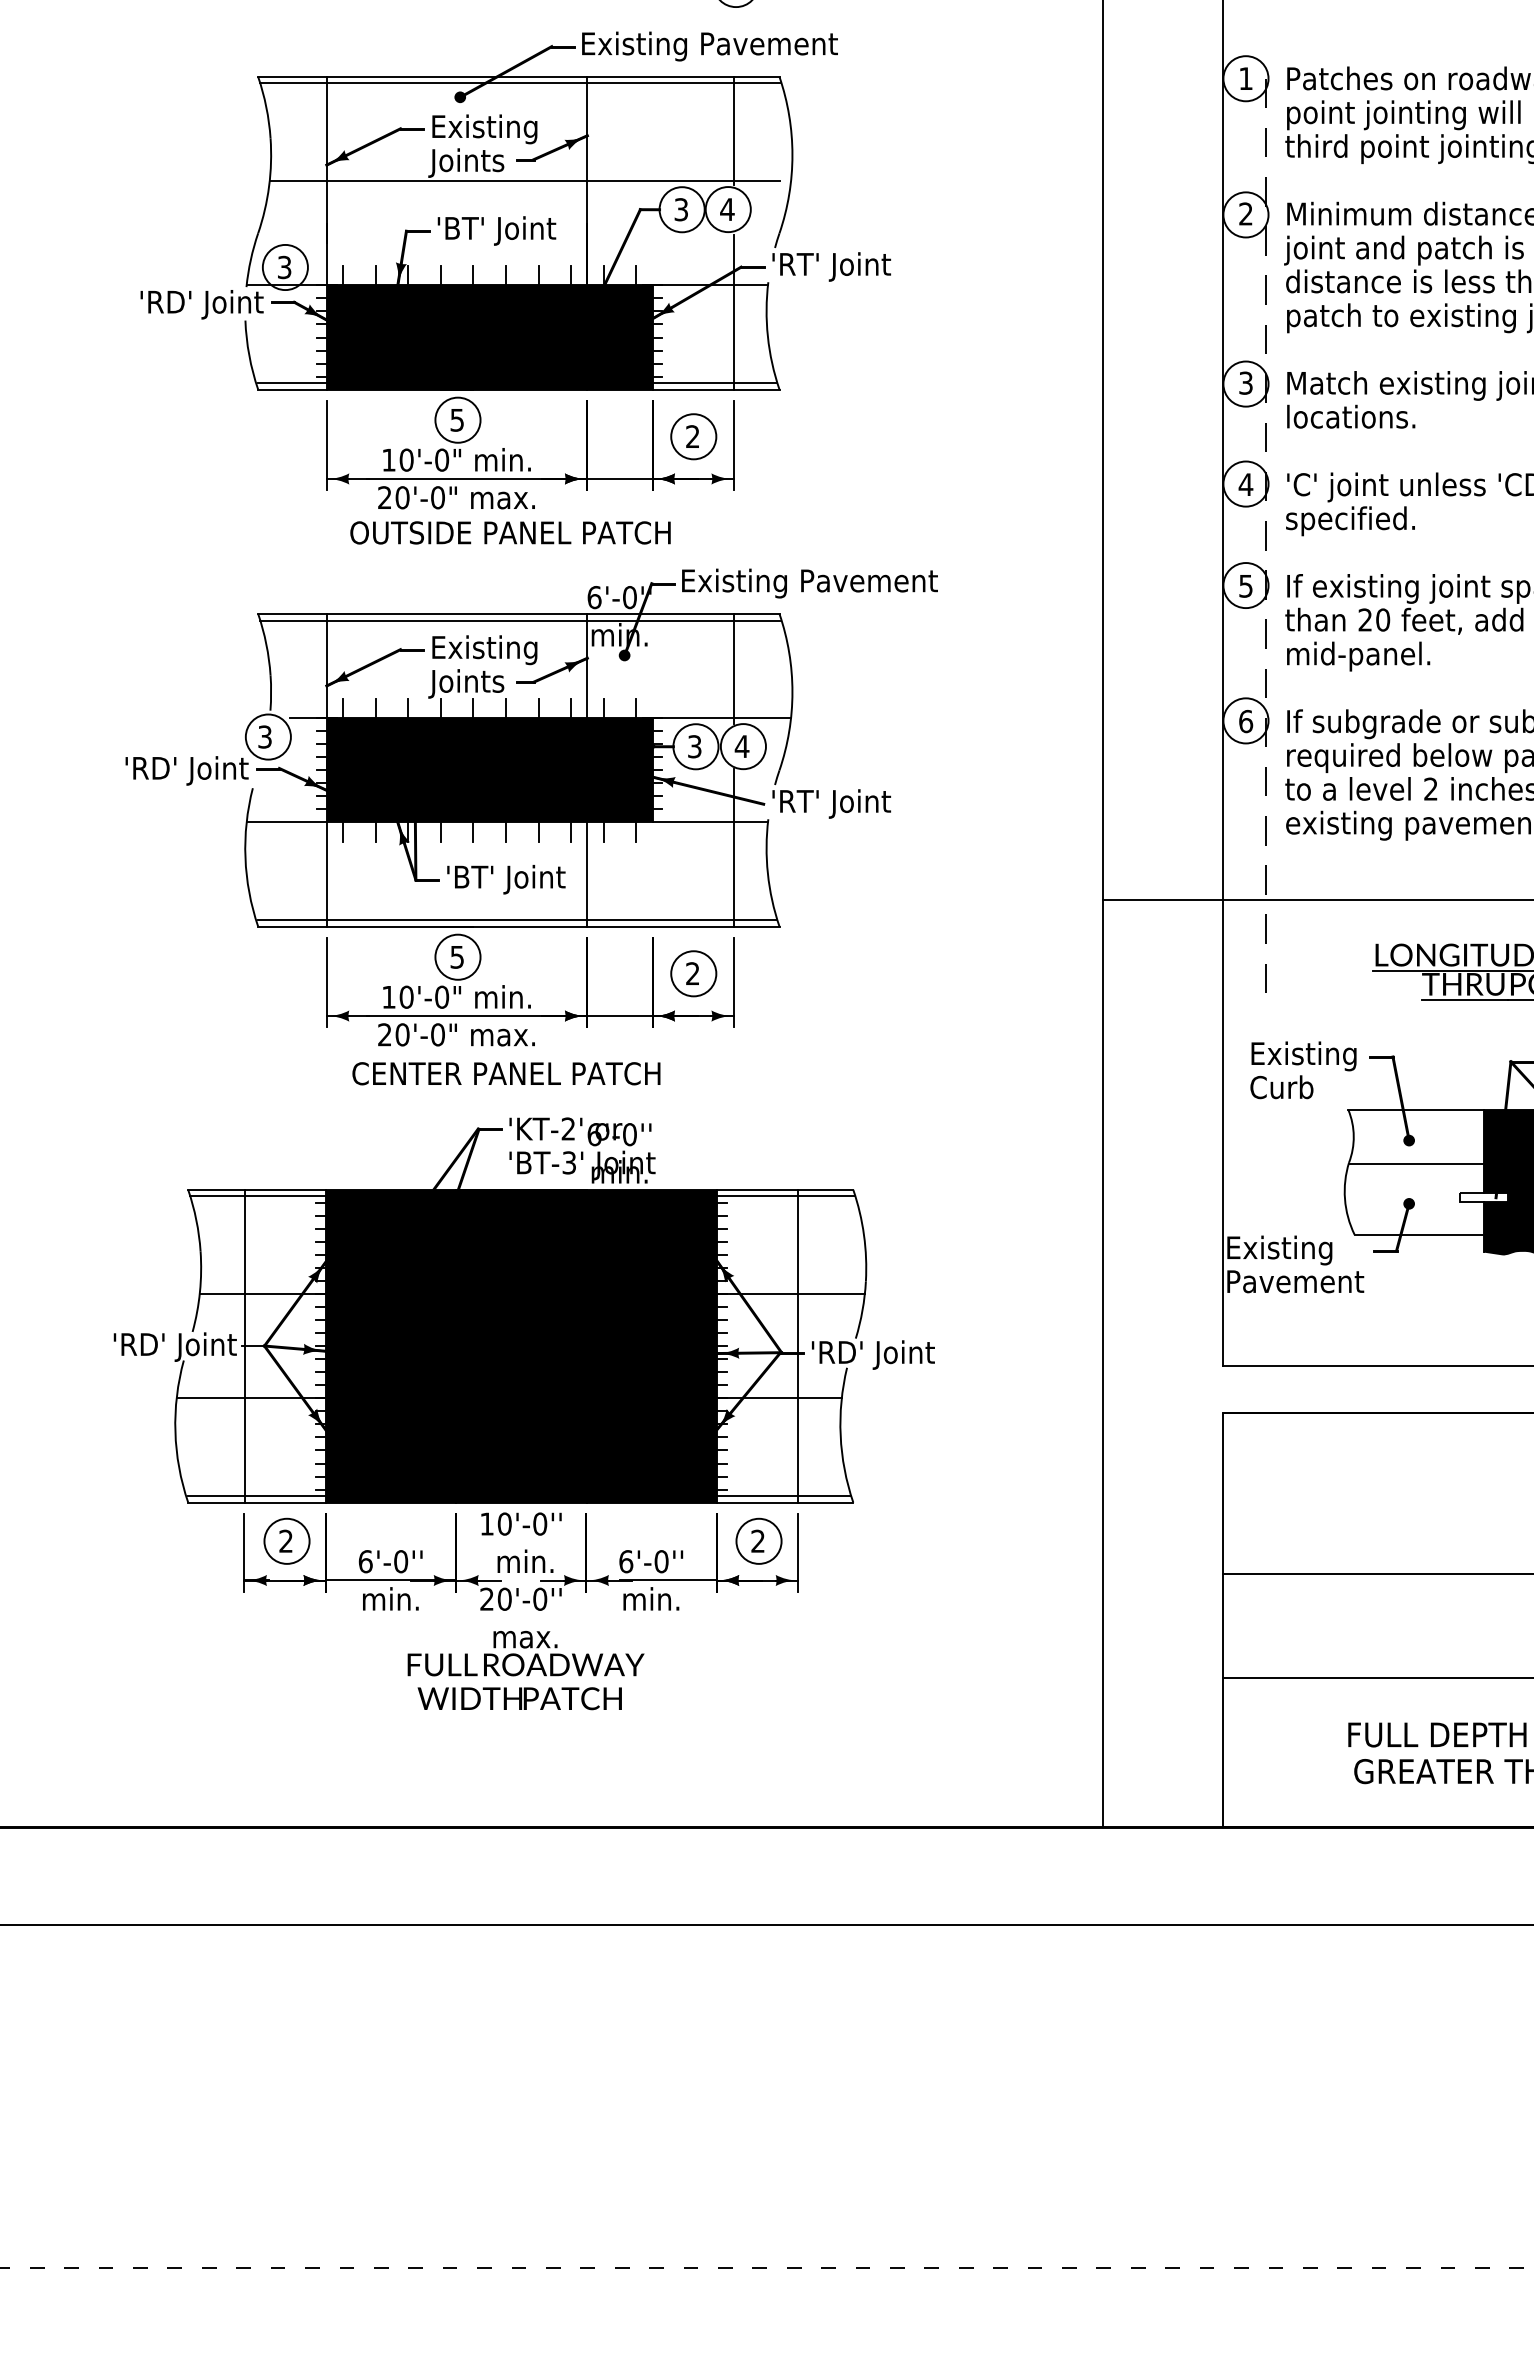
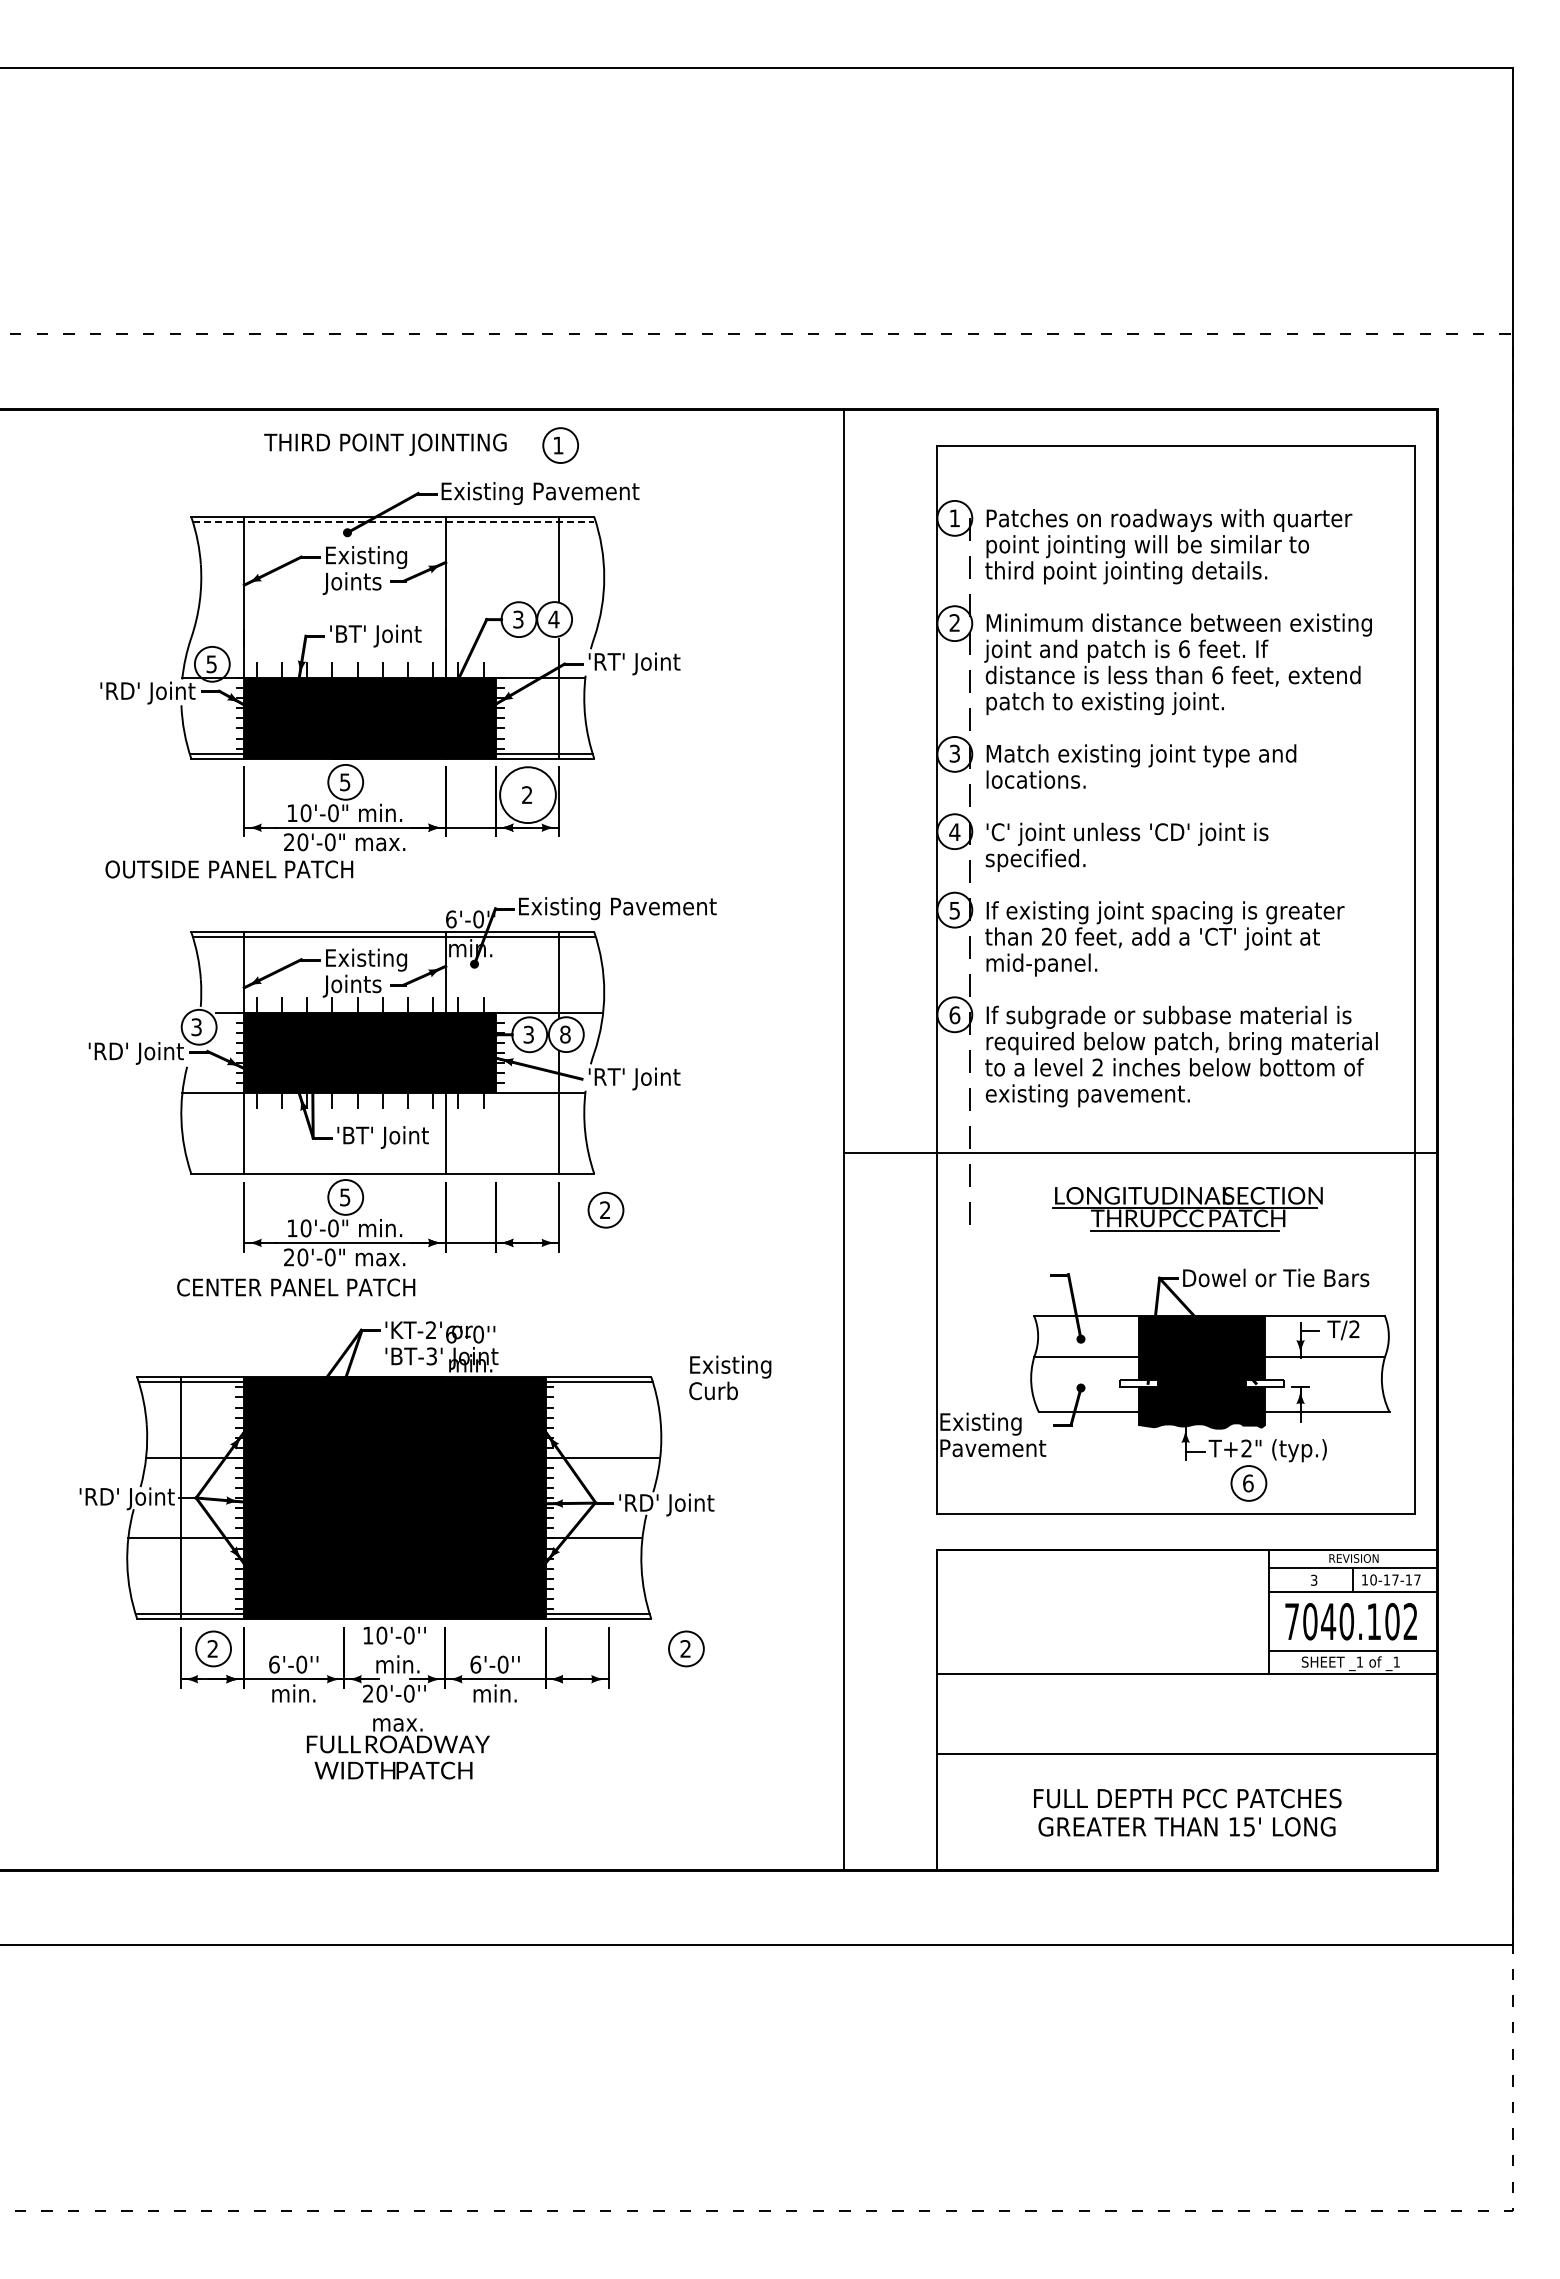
line: (519, 84) -> (393, 522), solid -> dashed
line: (524, 181) -> (397, 597), removed
text: (284, 266) -> (211, 663), 3 -> 5
circle: (693, 435) -> (527, 794), size x1.6
text: (510, 532) -> (229, 869), moved
text: (742, 746) -> (565, 1034), 4 -> 8
line: (517, 919) -> (391, 1168), removed
part: (693, 972) -> (605, 1209), moved
text: (1303, 1069) -> (730, 1377), moved
text: (506, 1073) -> (296, 1287), moved
line: (797, 1345) -> (608, 1497), removed
part: (759, 1540) -> (686, 1648), moved

